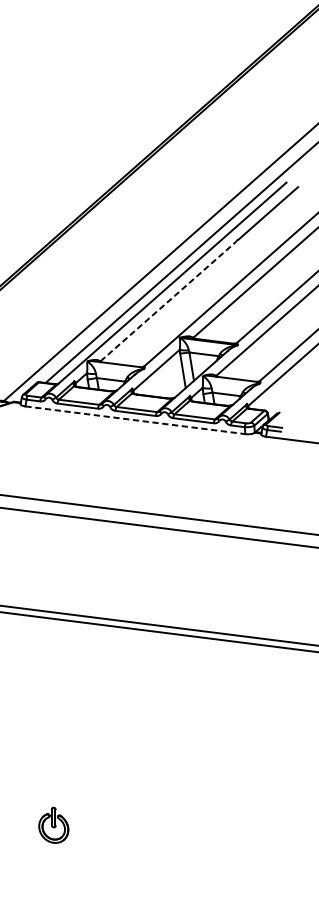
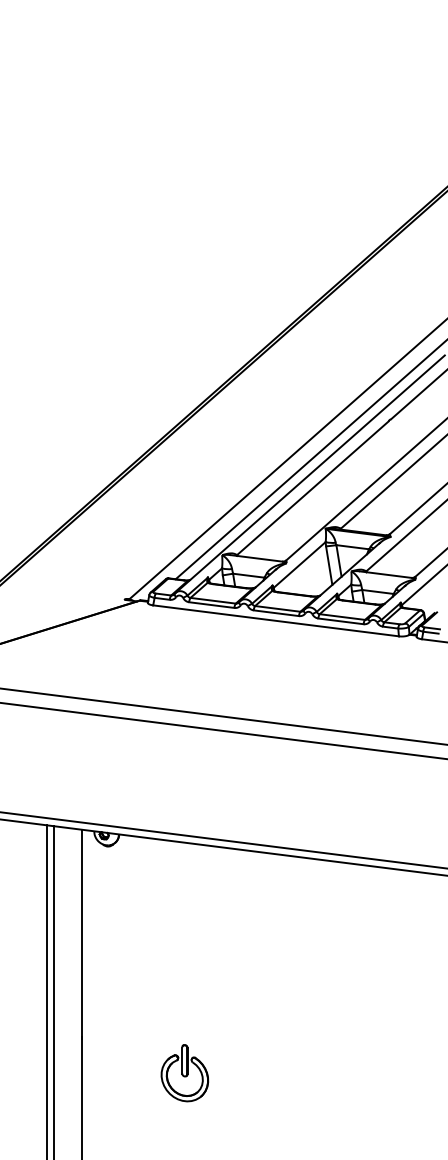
line: (168, 300) -> (313, 487), dashed -> solid
line: (135, 419) -> (276, 620), dashed -> solid
part: (53, 825) -> (184, 1073), size x1.43

